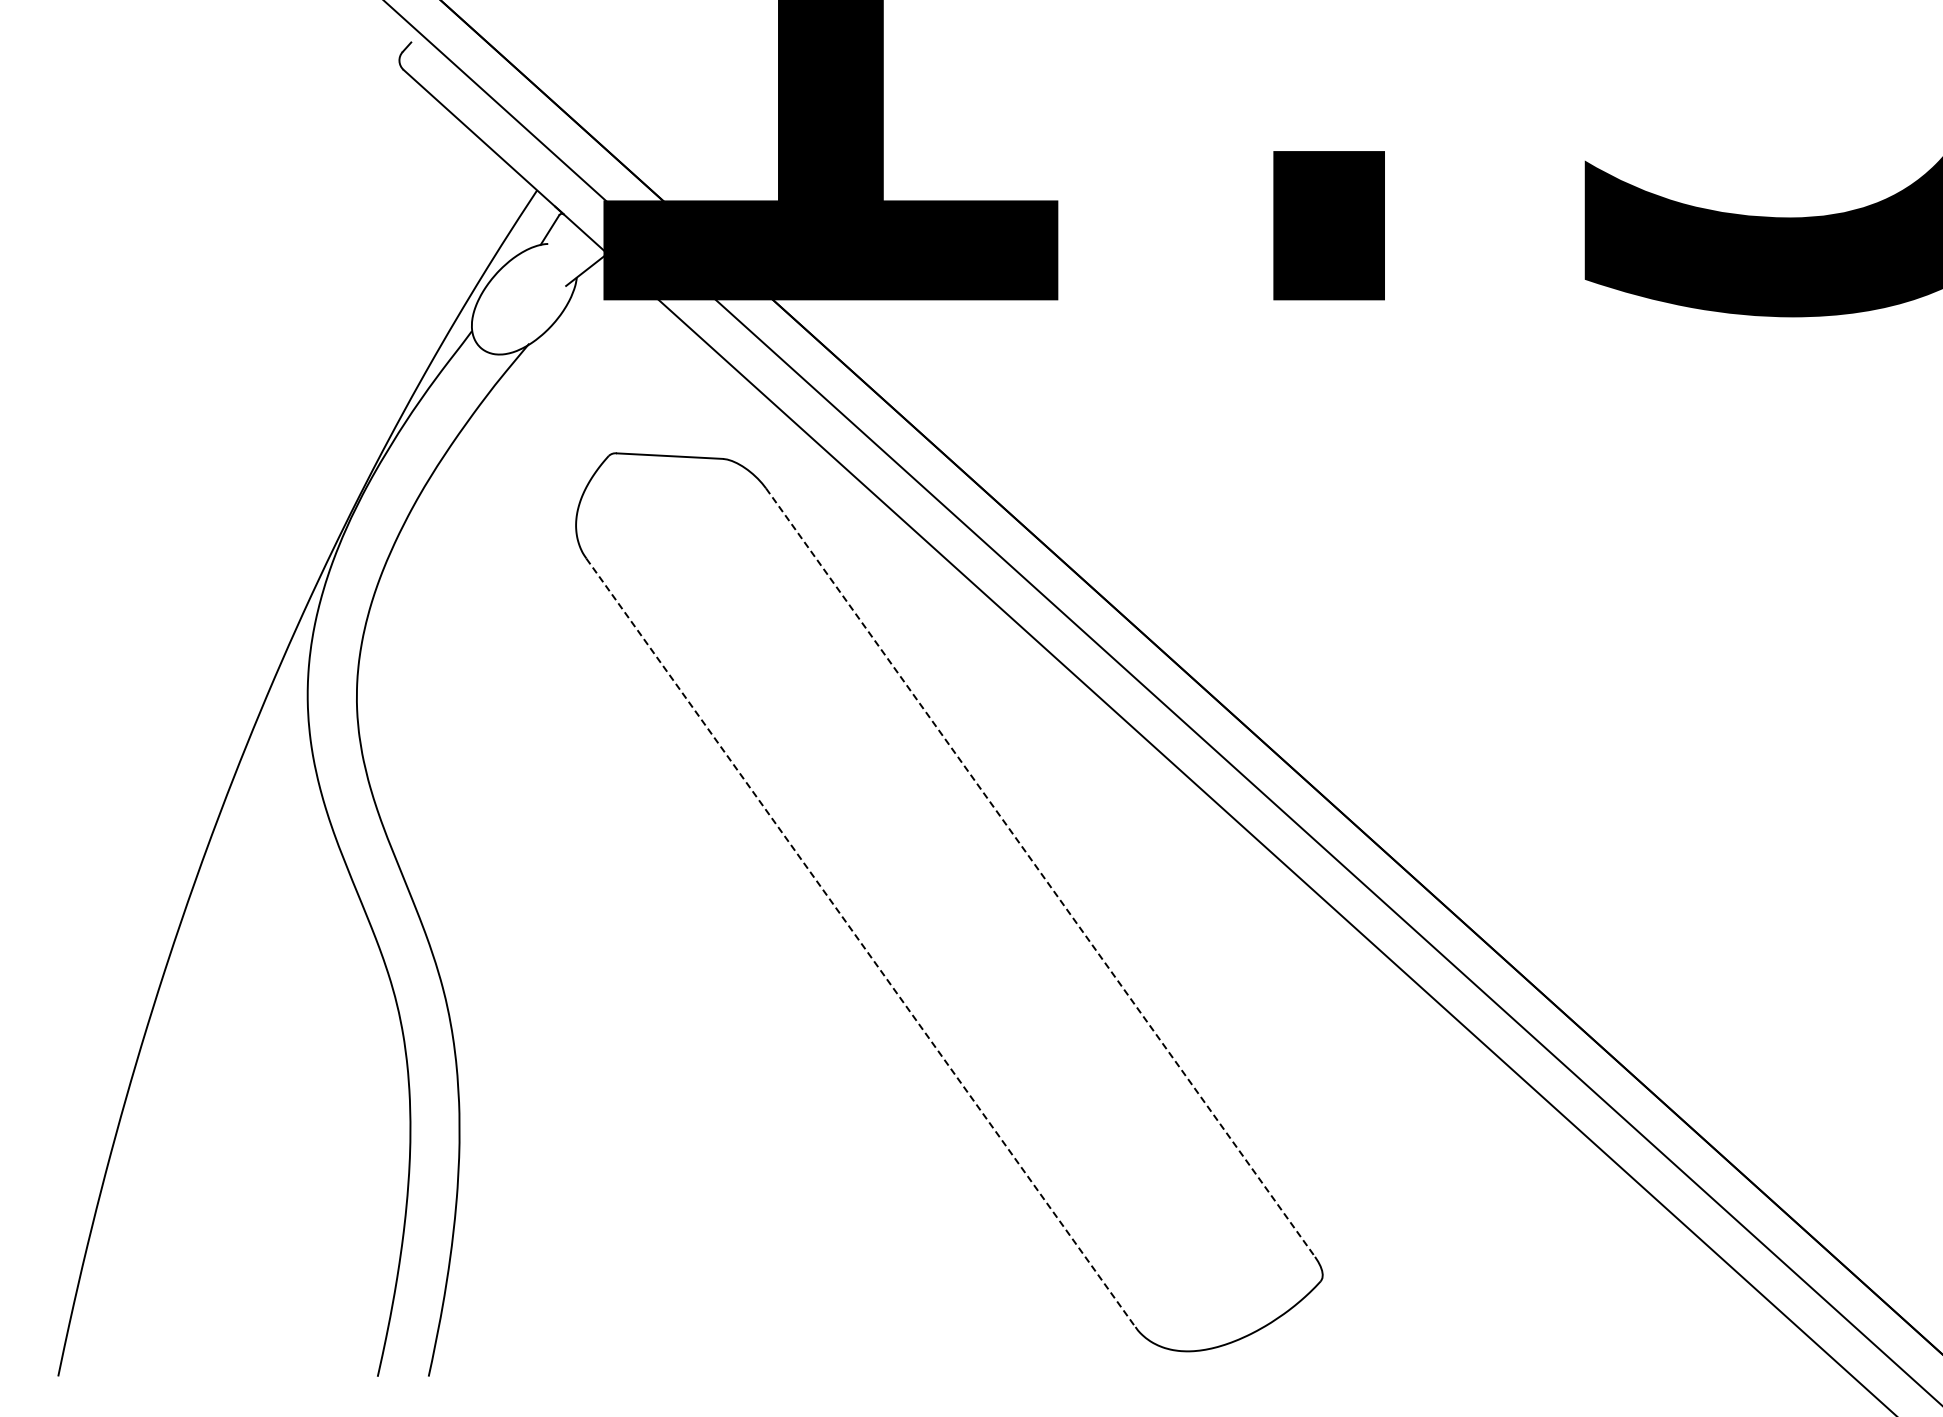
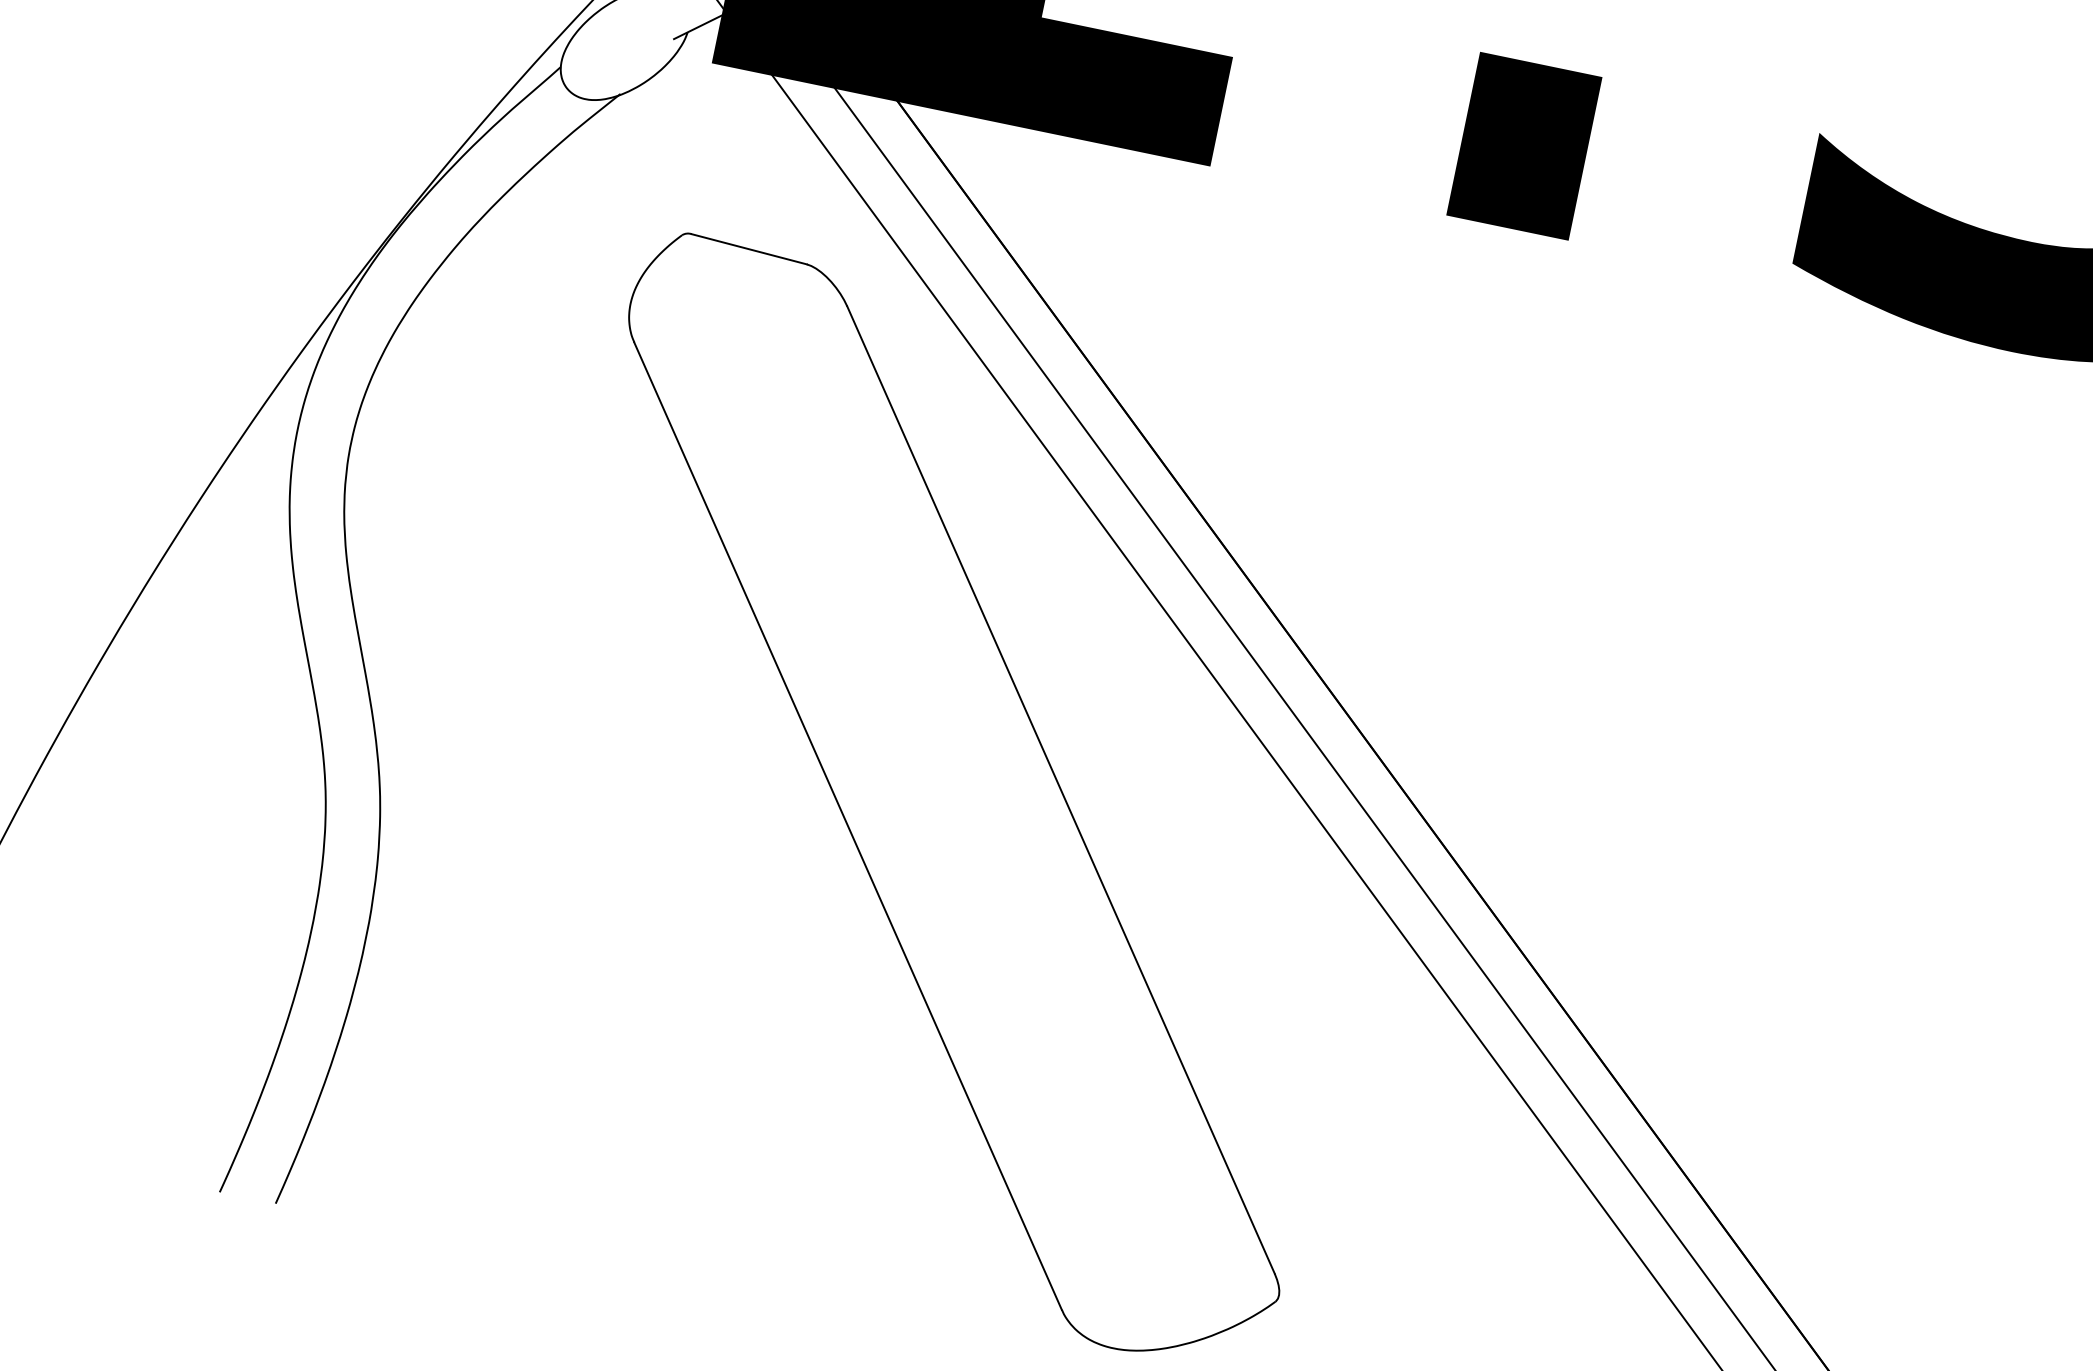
line: (1040, 873) -> (1060, 790), dashed -> solid
line: (861, 943) -> (848, 827), dashed -> solid

